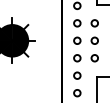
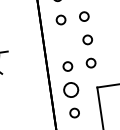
circle: (77, 40) -> (64, 42), removed
circle: (77, 75) -> (71, 89), size x1.6

